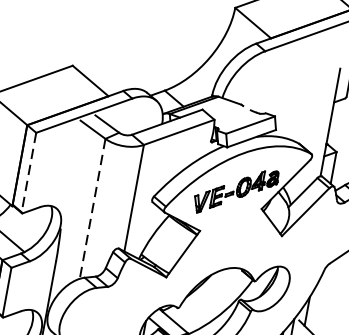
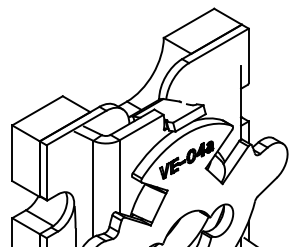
line: (28, 173) -> (46, 173), dashed -> solid
line: (92, 209) -> (93, 189), dashed -> solid

